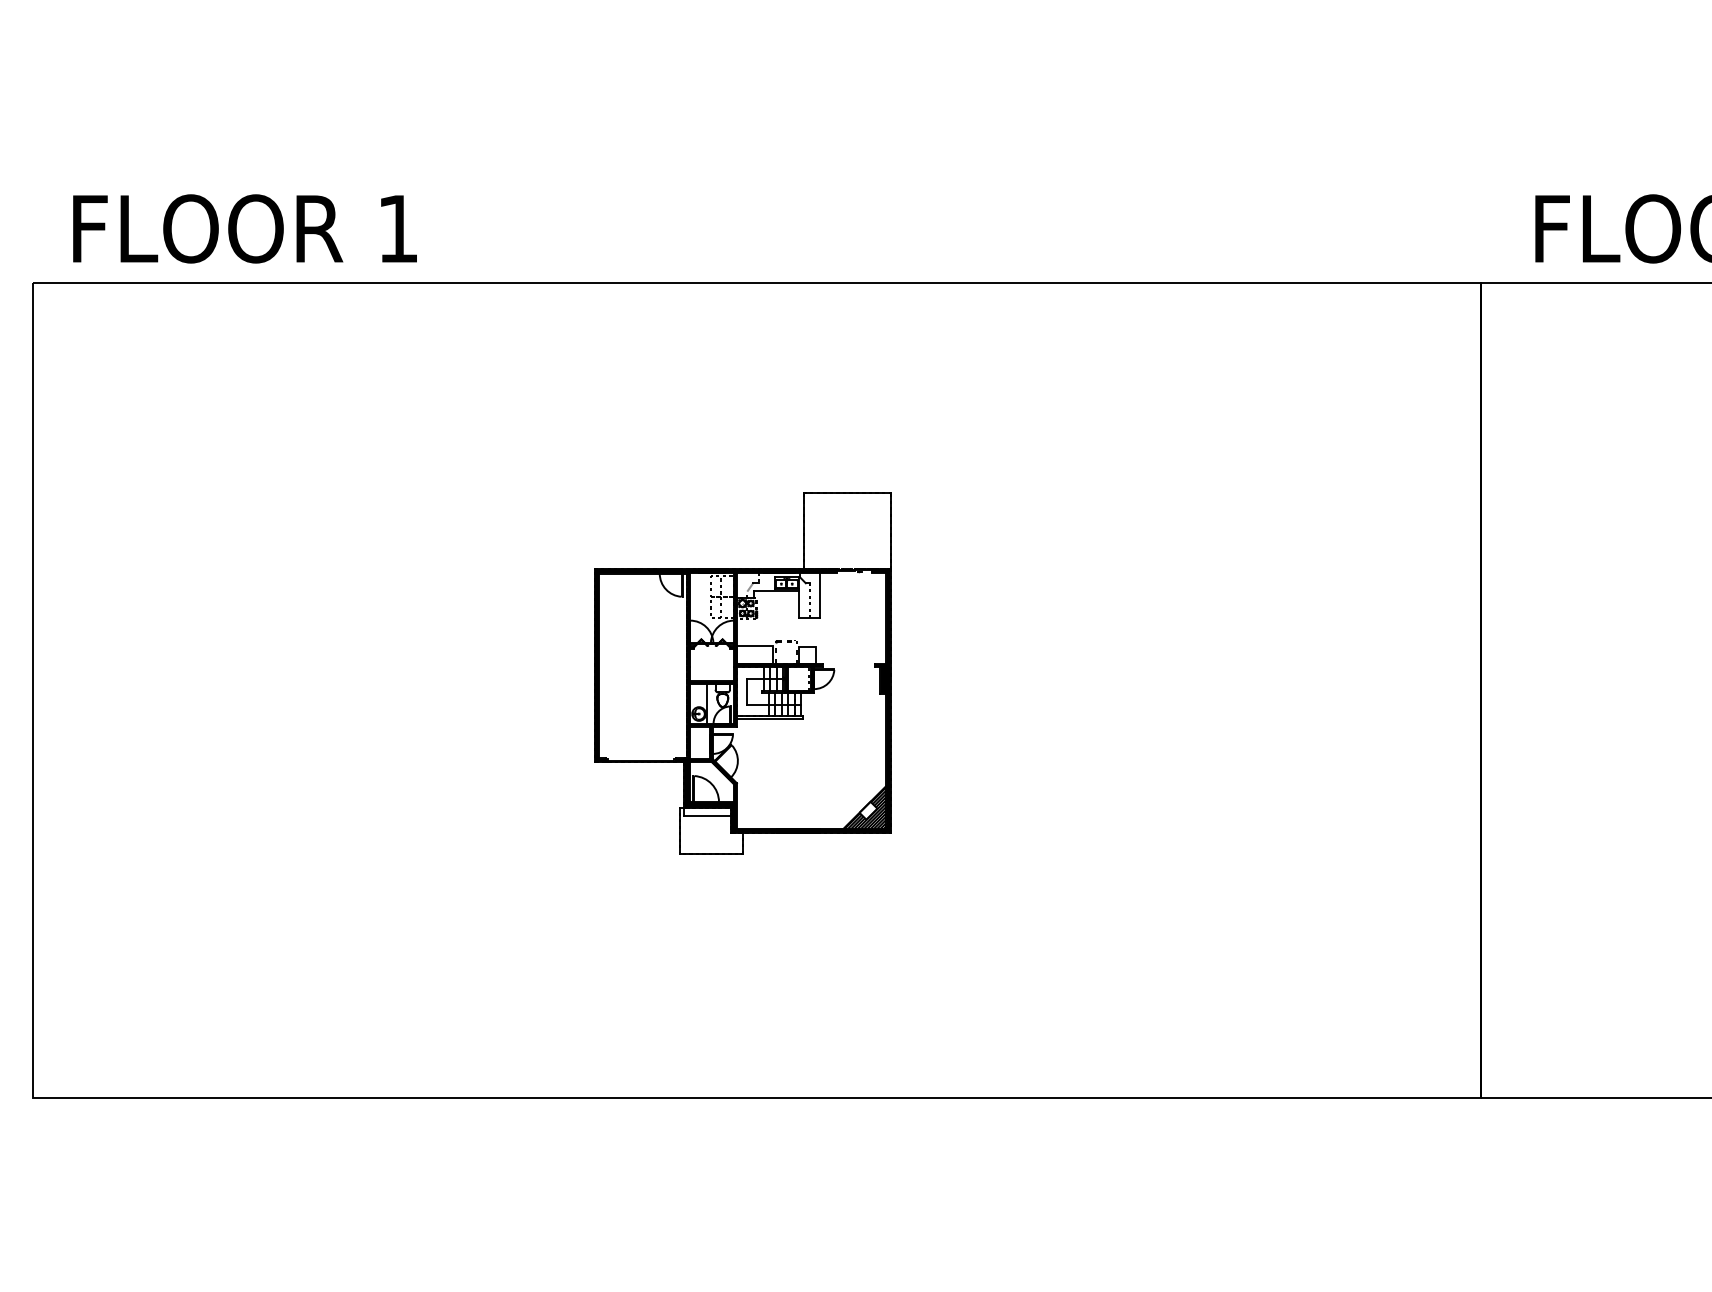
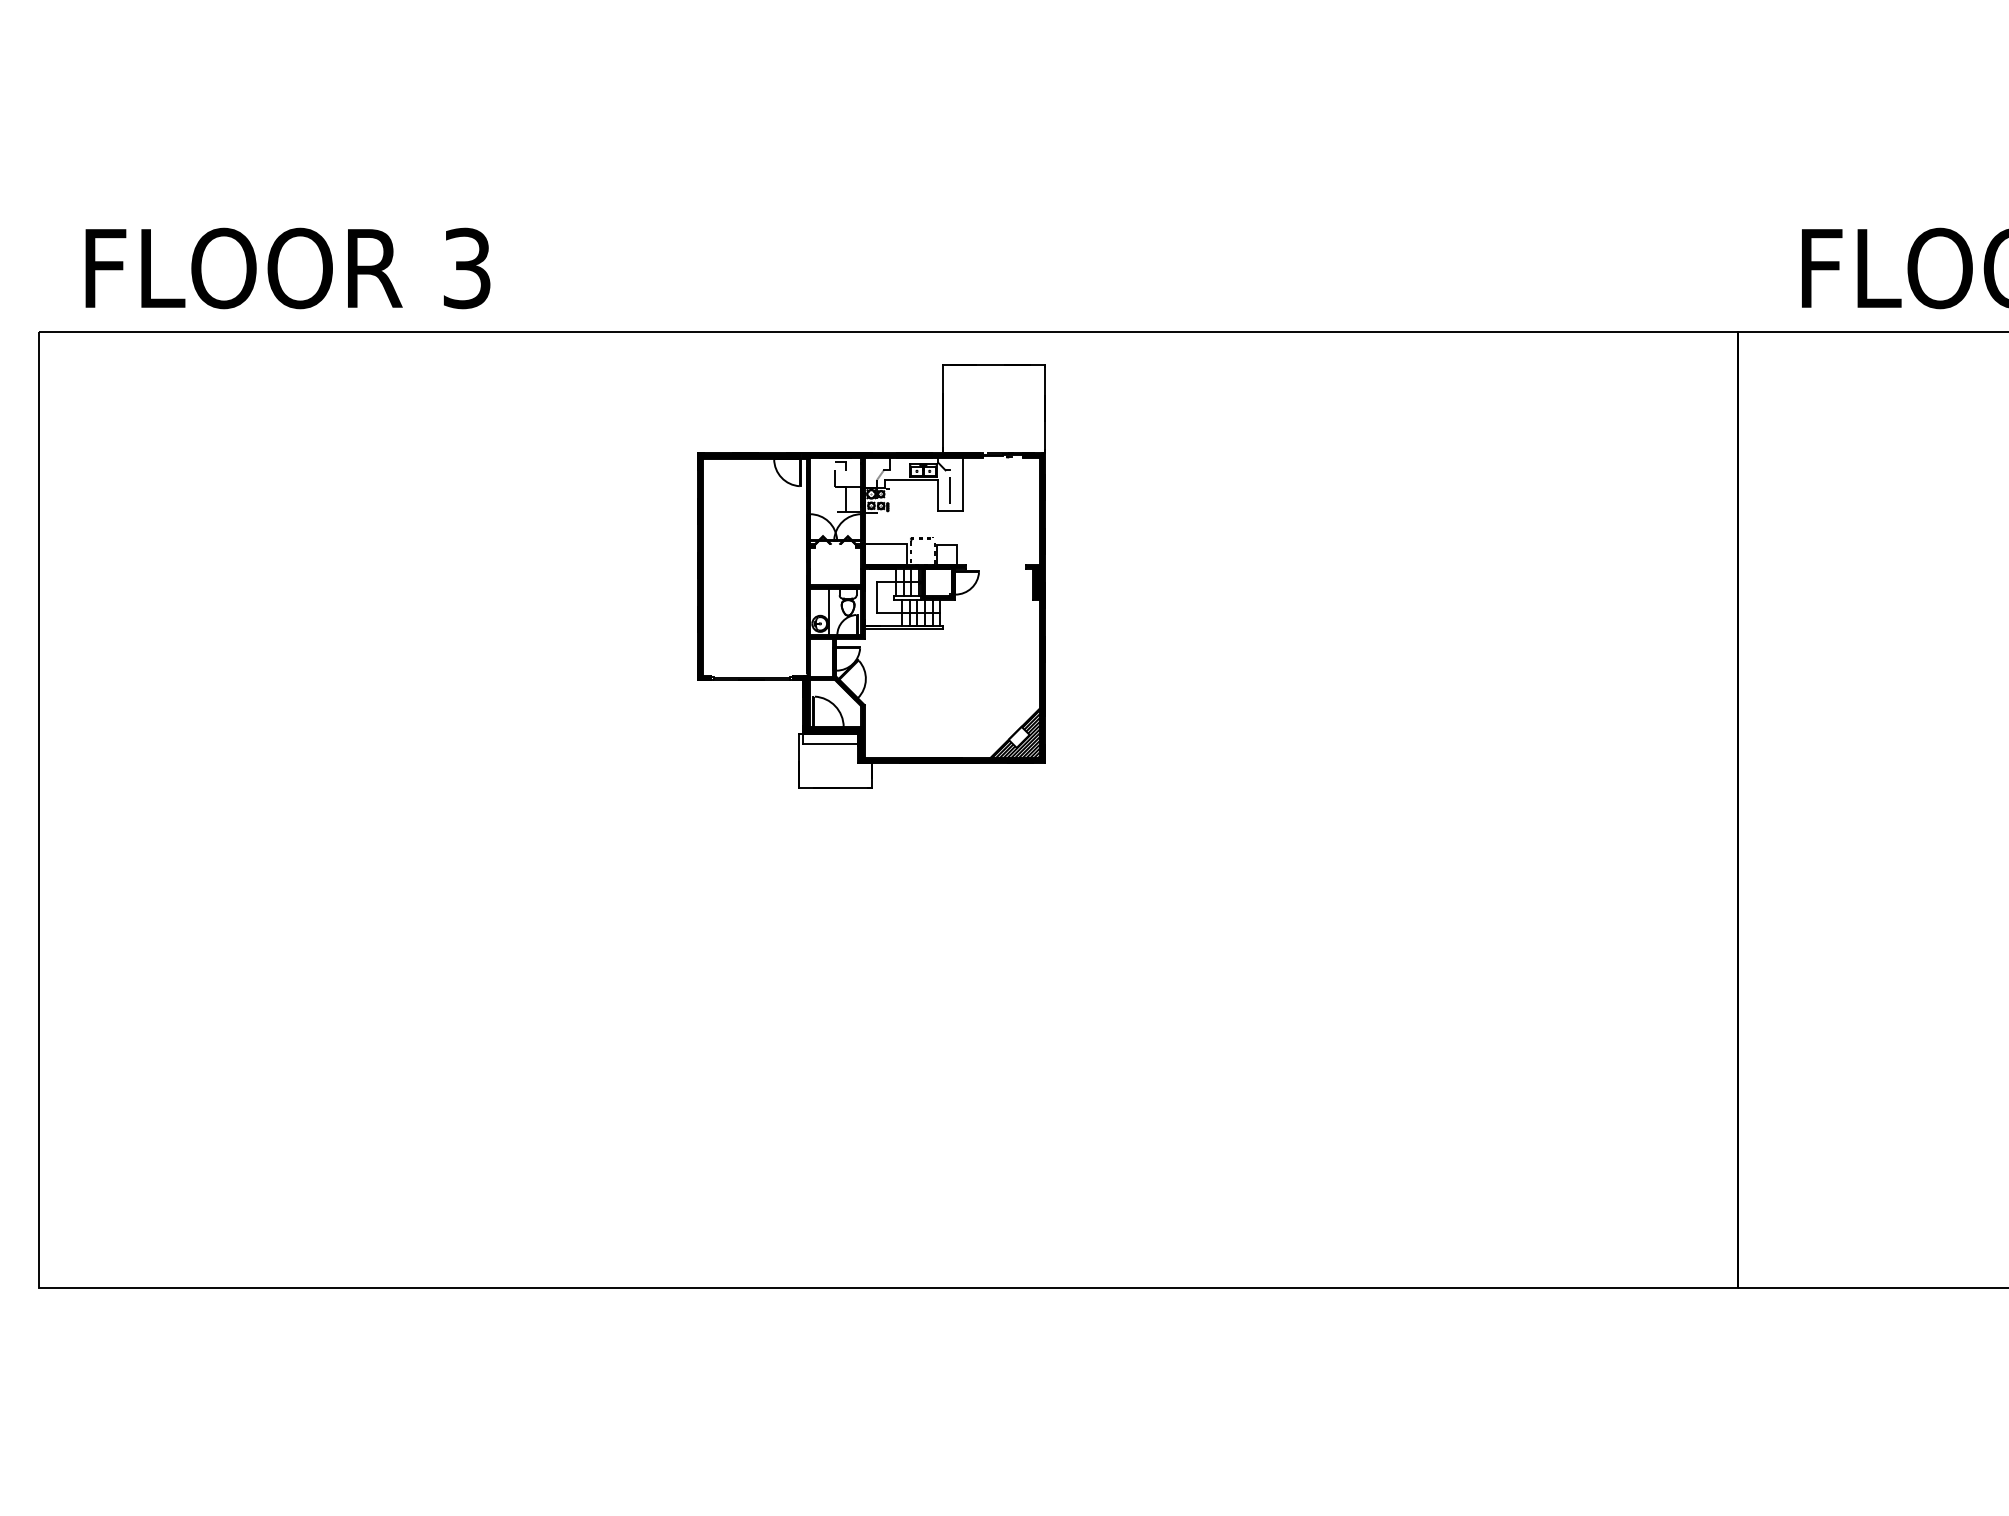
text: (397, 228) -> (466, 268), 1 -> 3
part: (742, 673) -> (871, 576), moved

